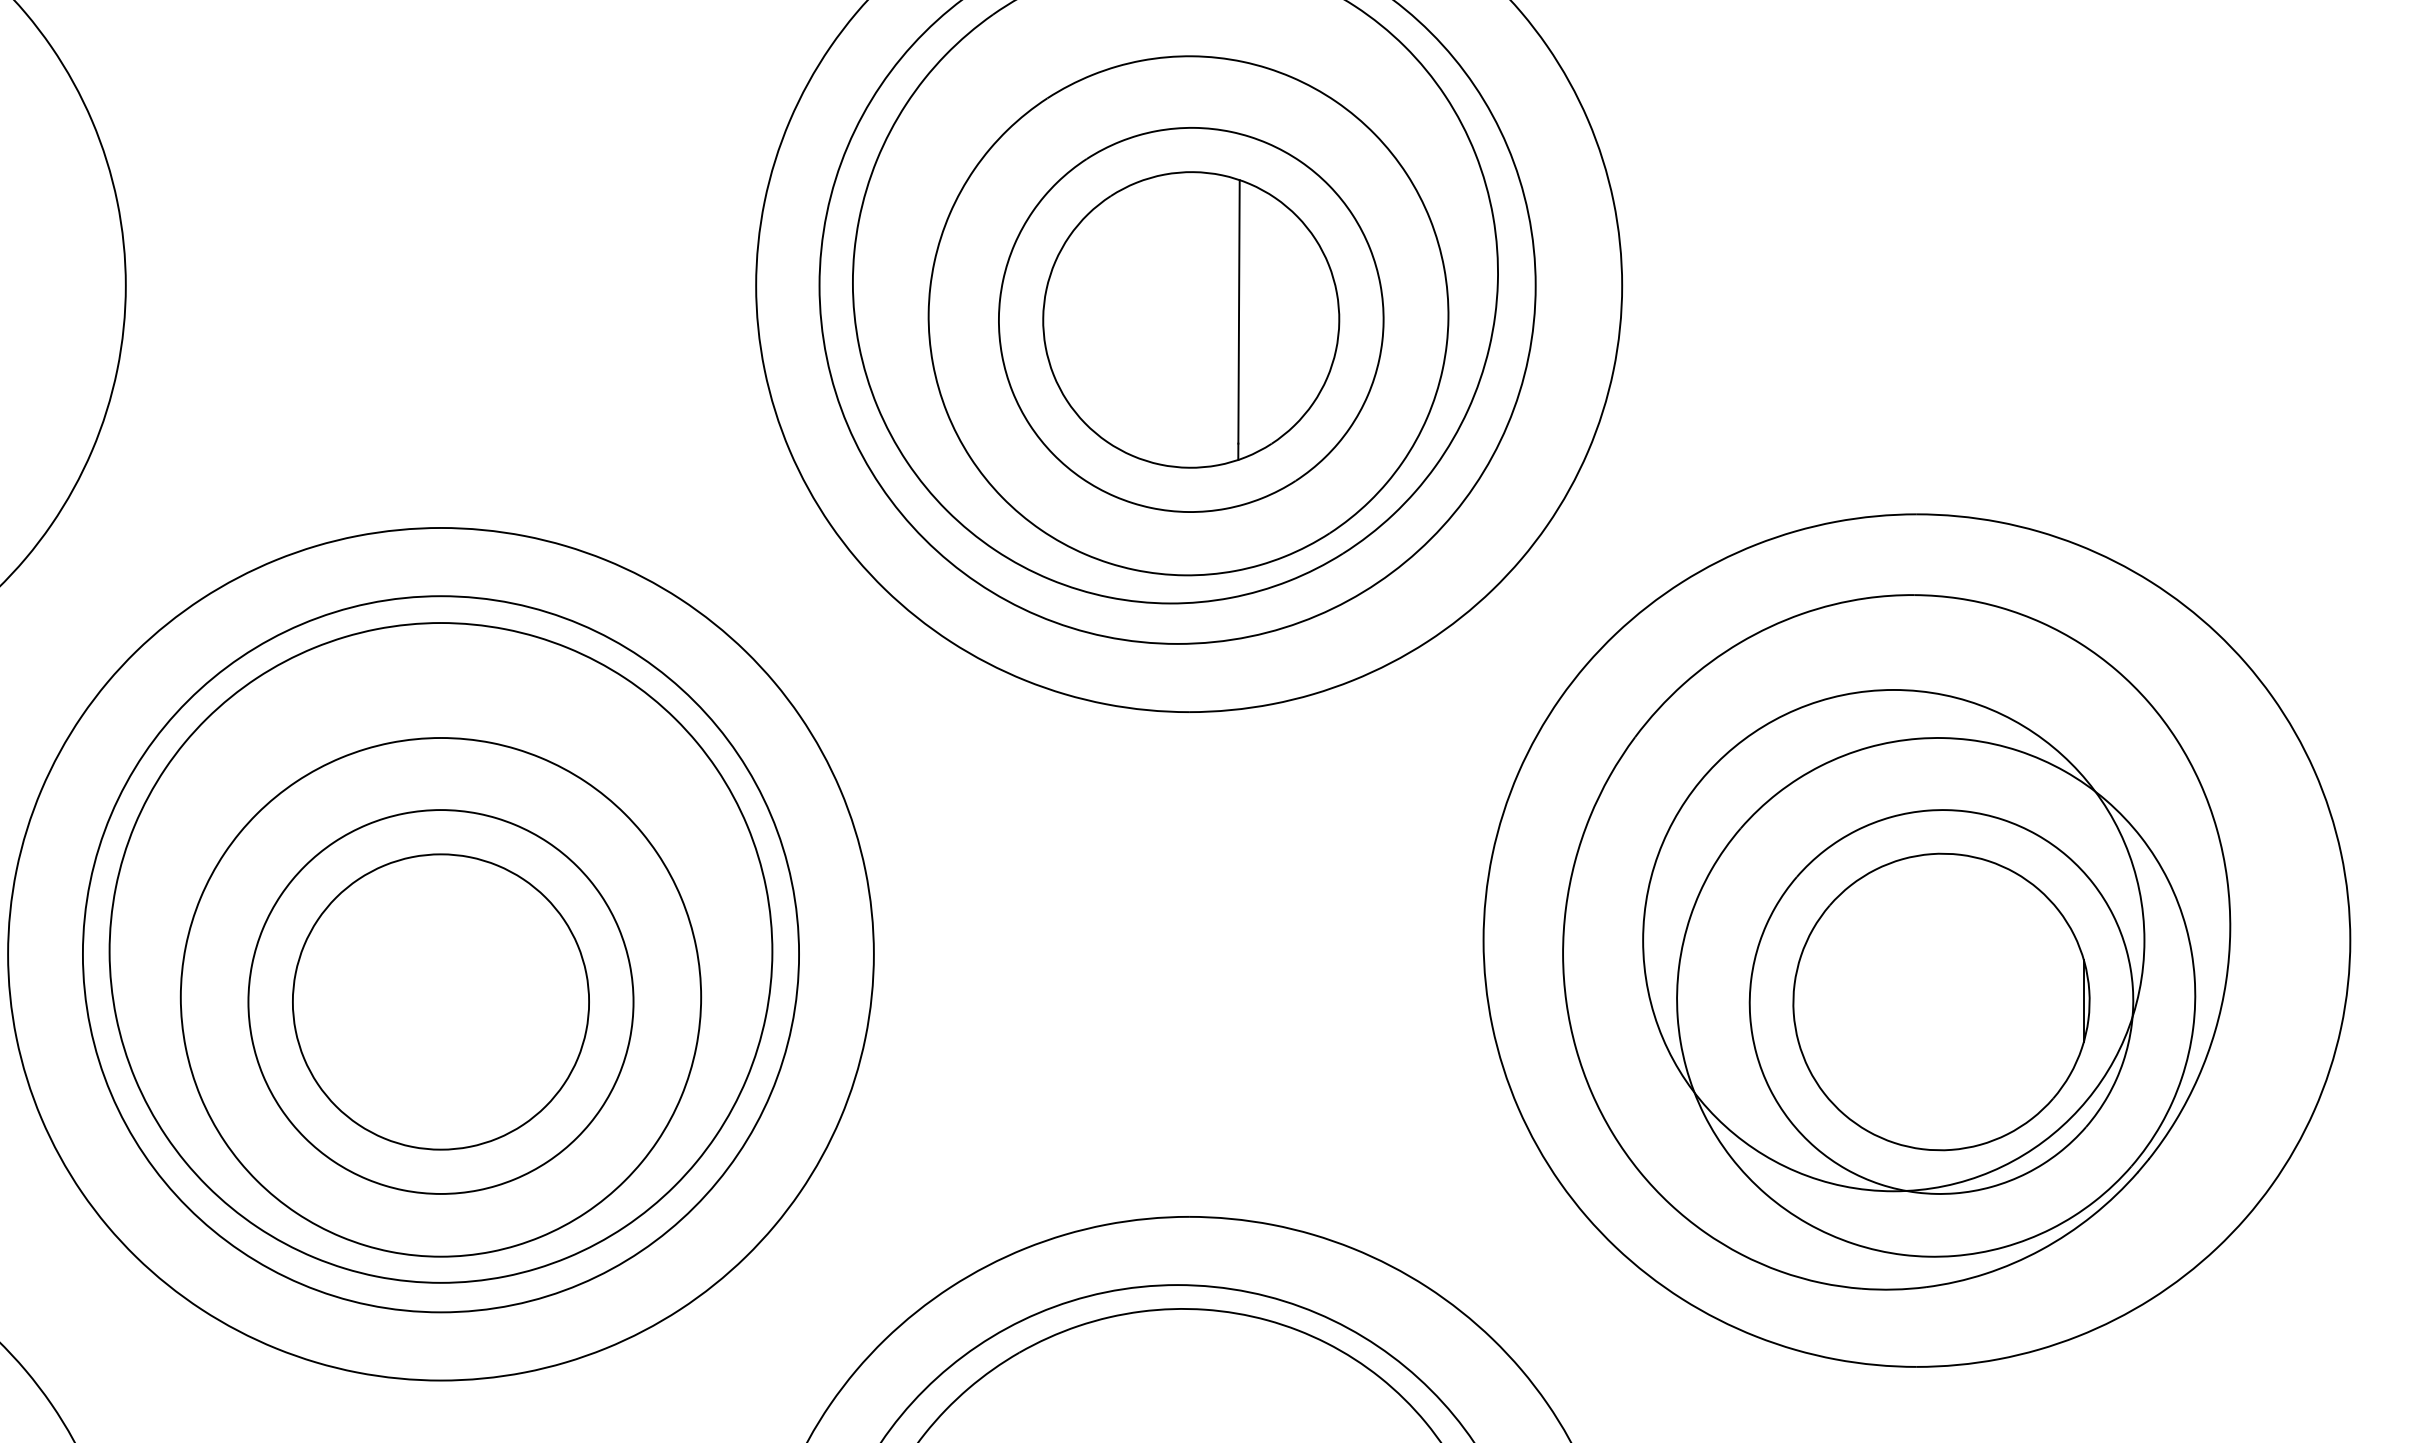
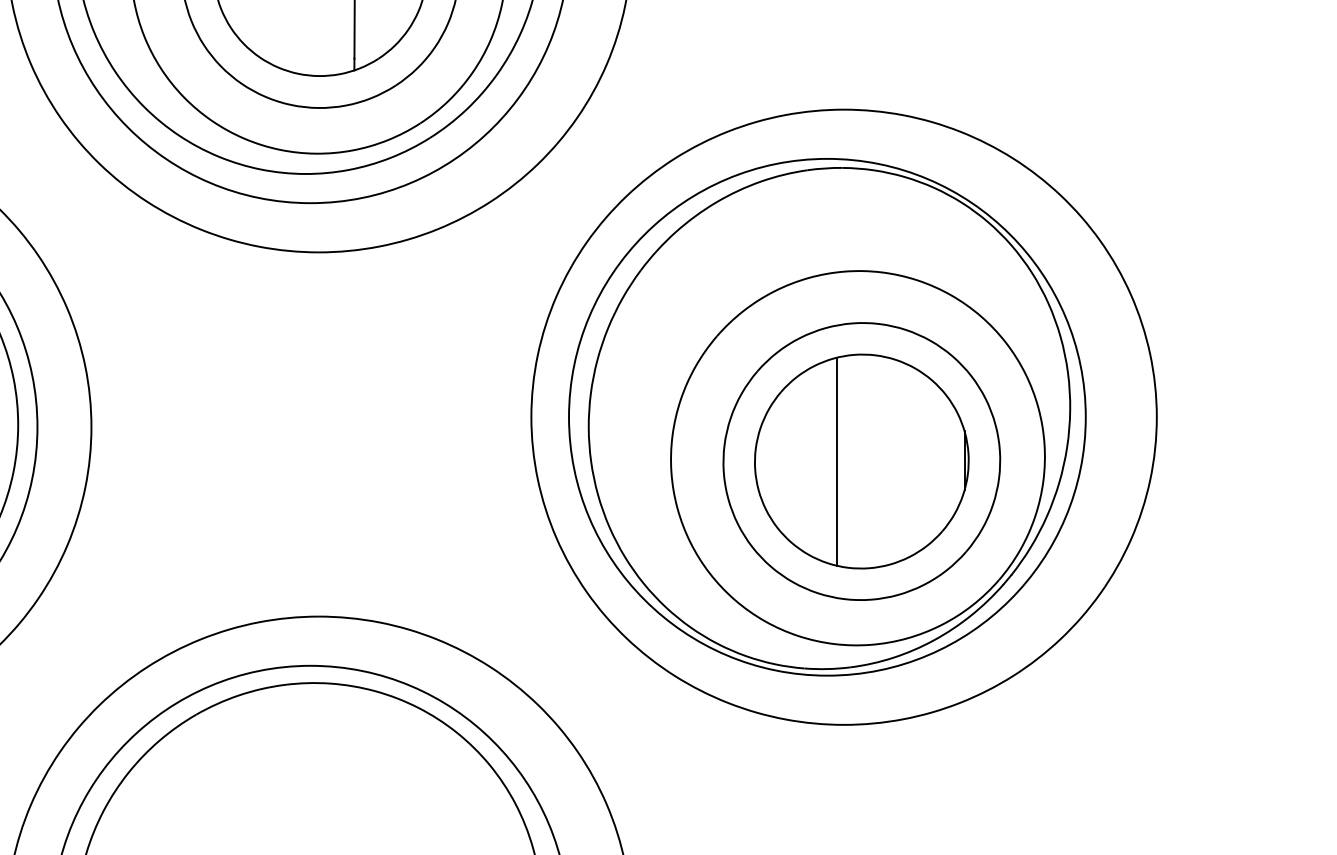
circle: (1893, 940) -> (827, 417), size x1.43
line: (1907, 1002) -> (837, 461), added

